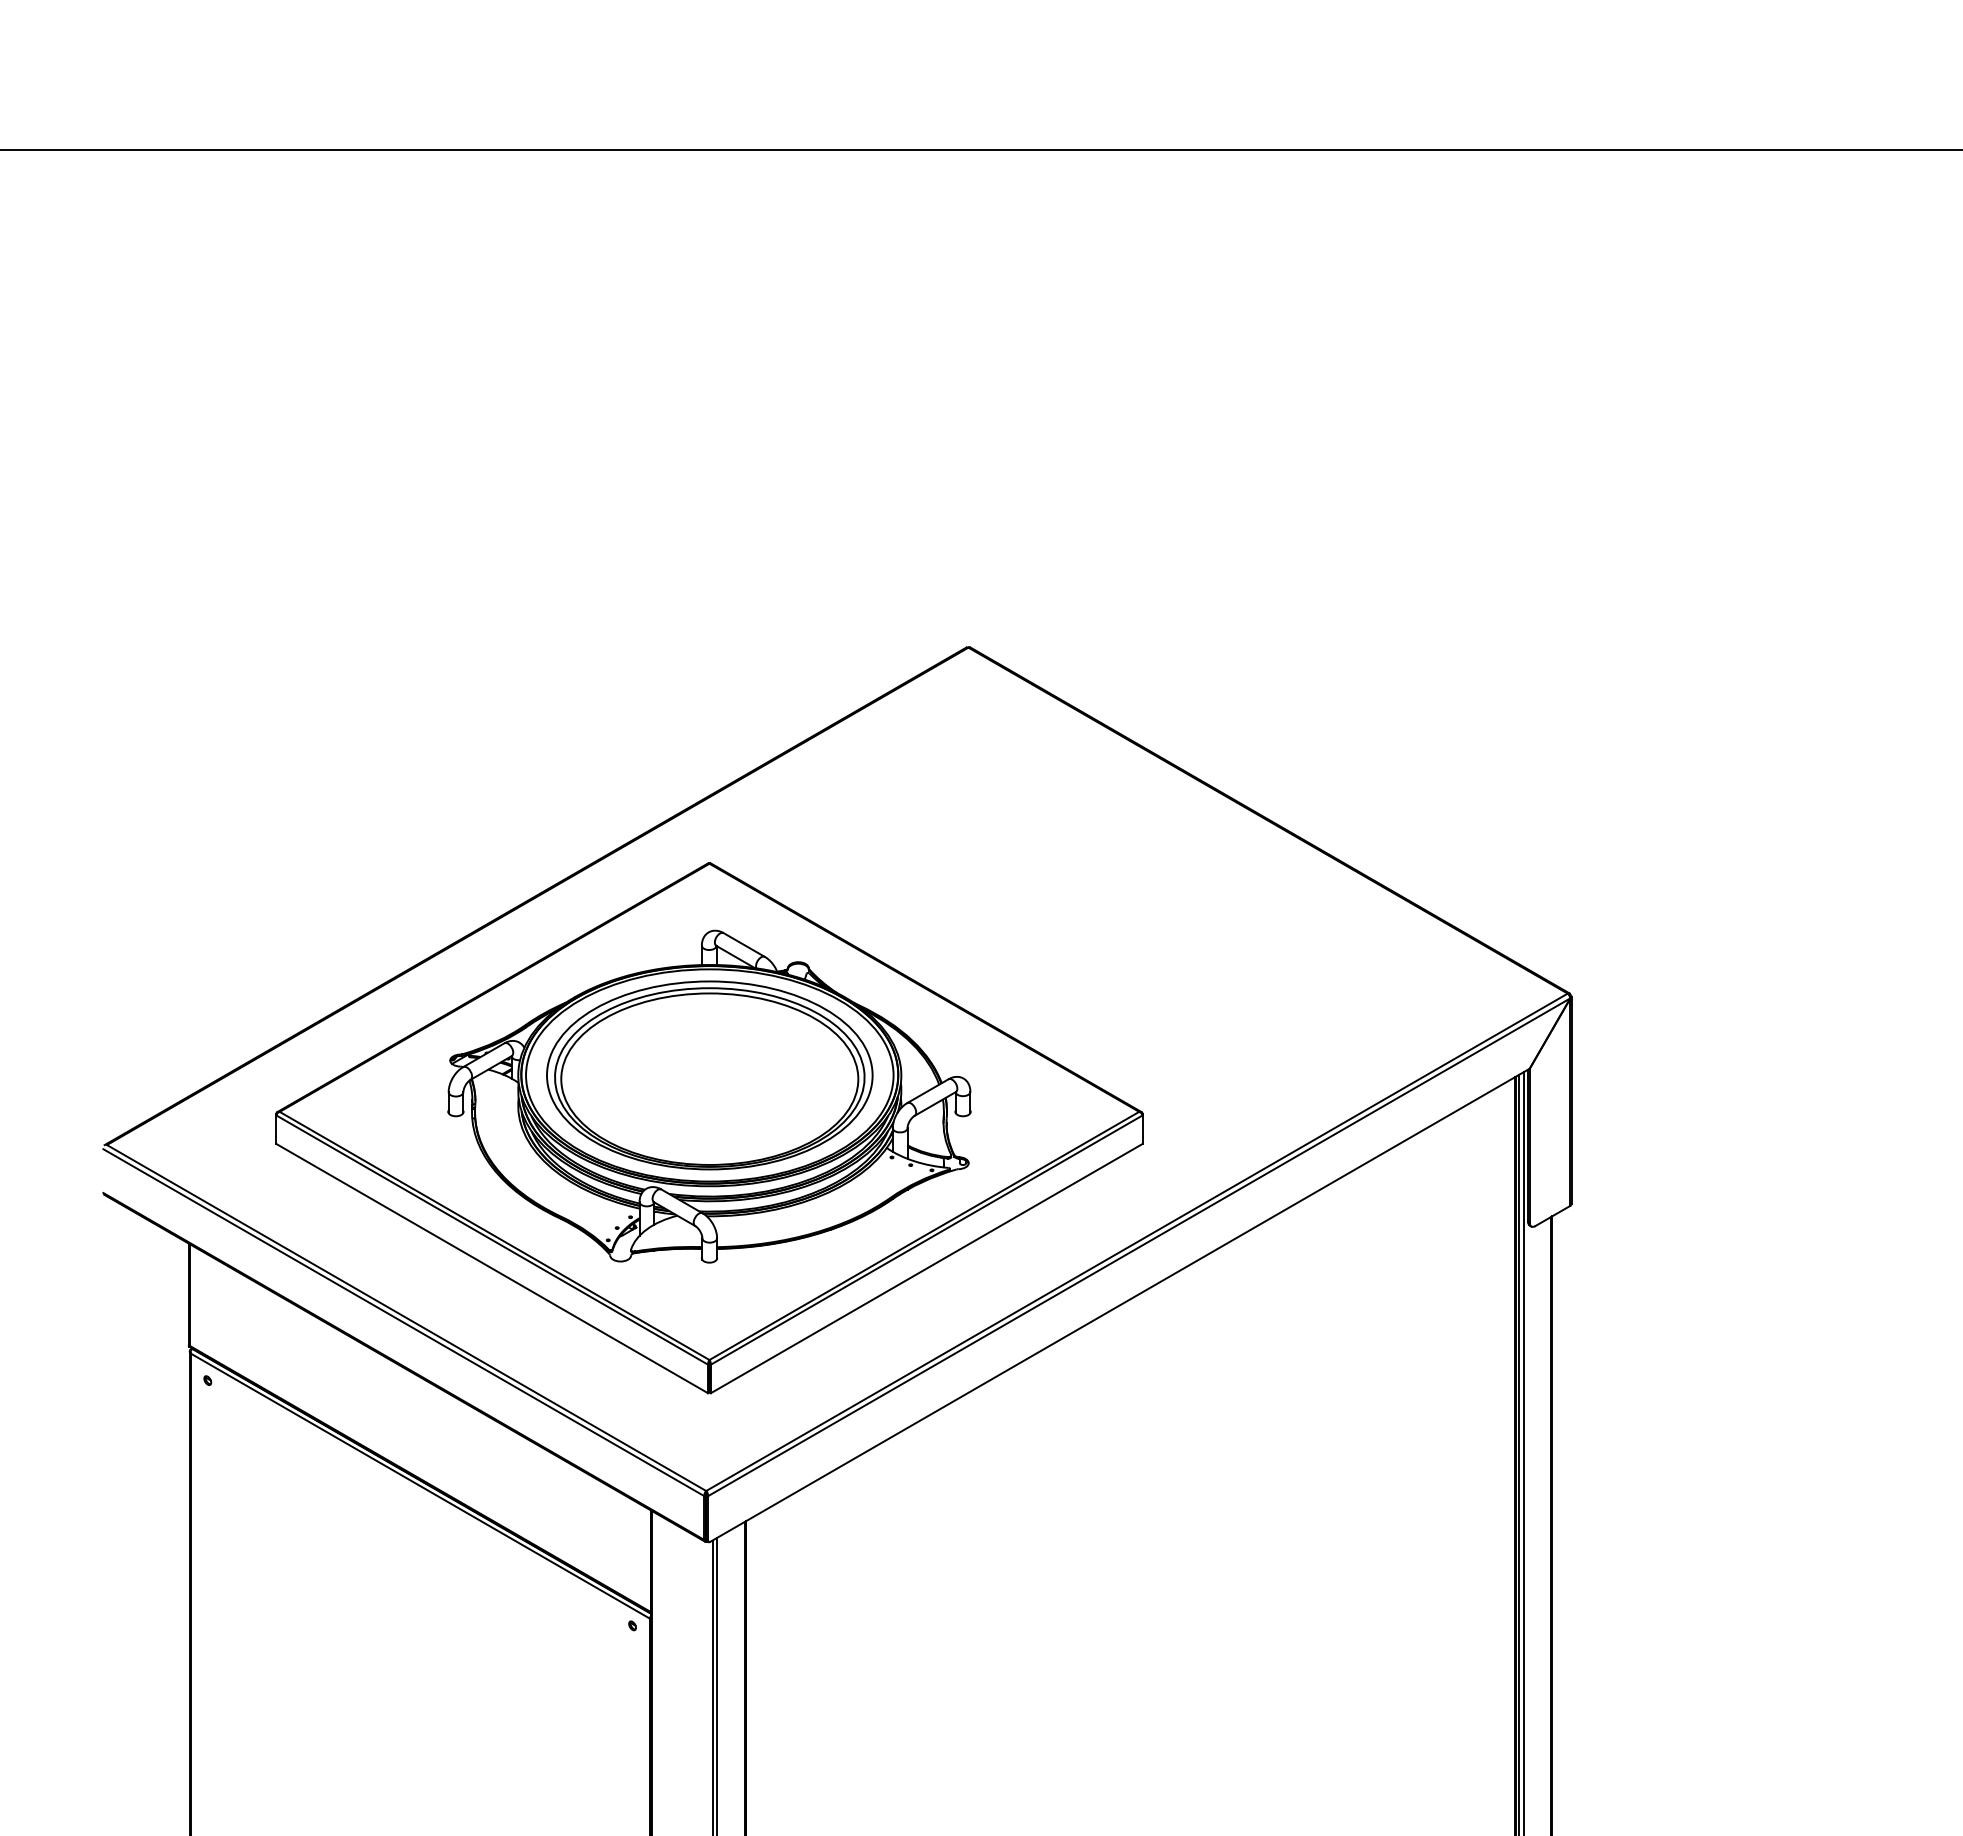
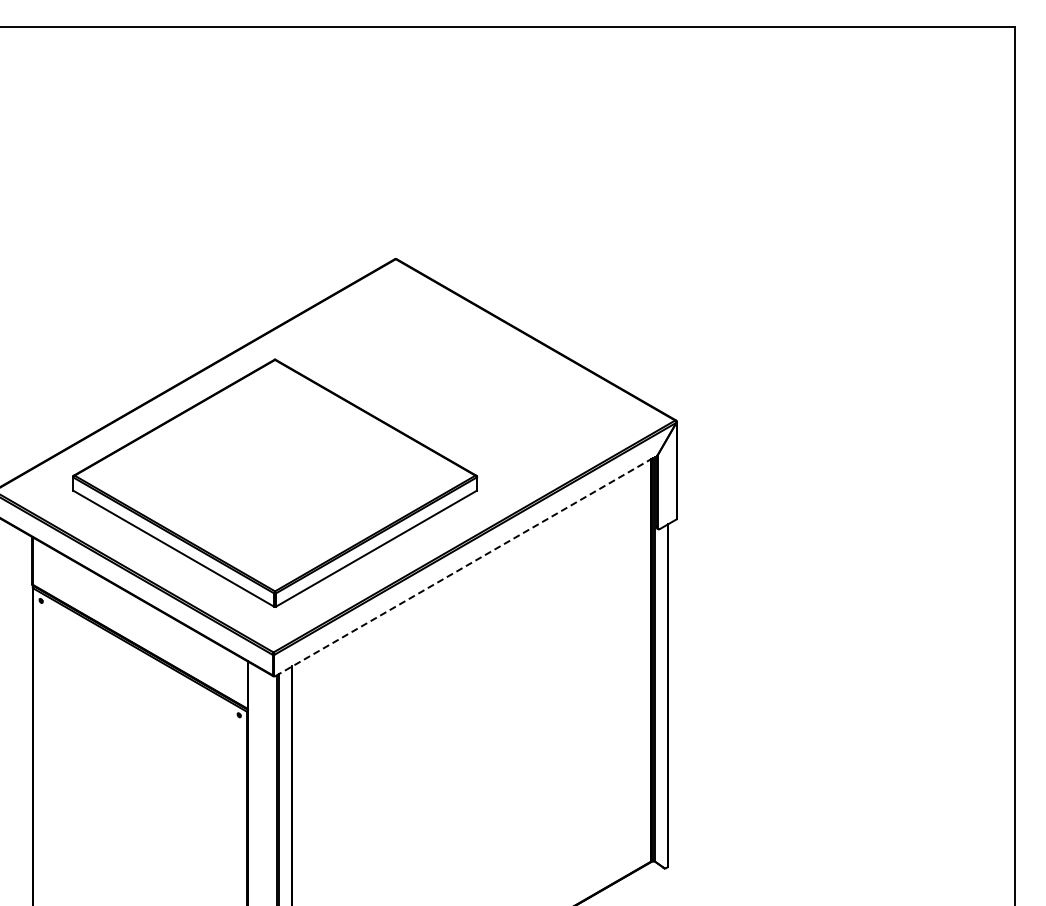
part: (708, 1096) -> (274, 468), removed
line: (1120, 1304) -> (466, 565), solid -> dashed

